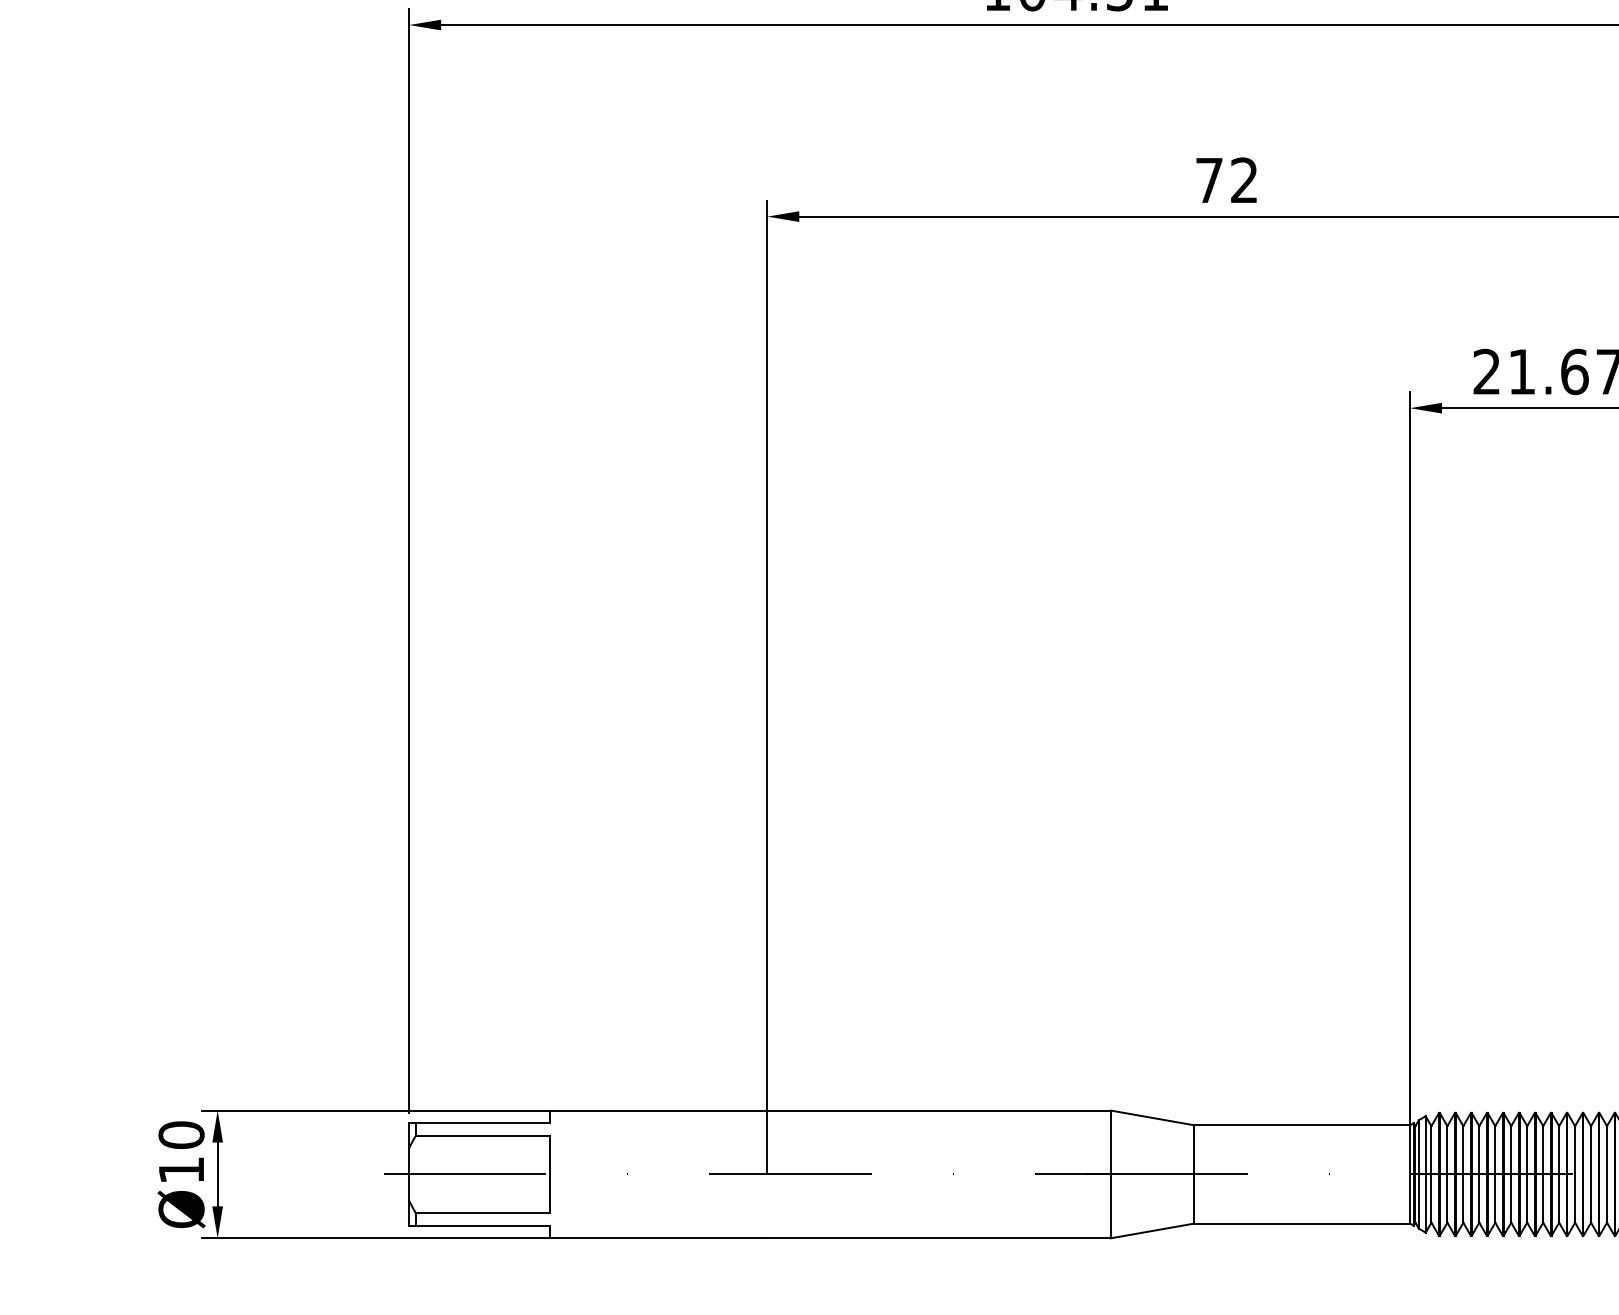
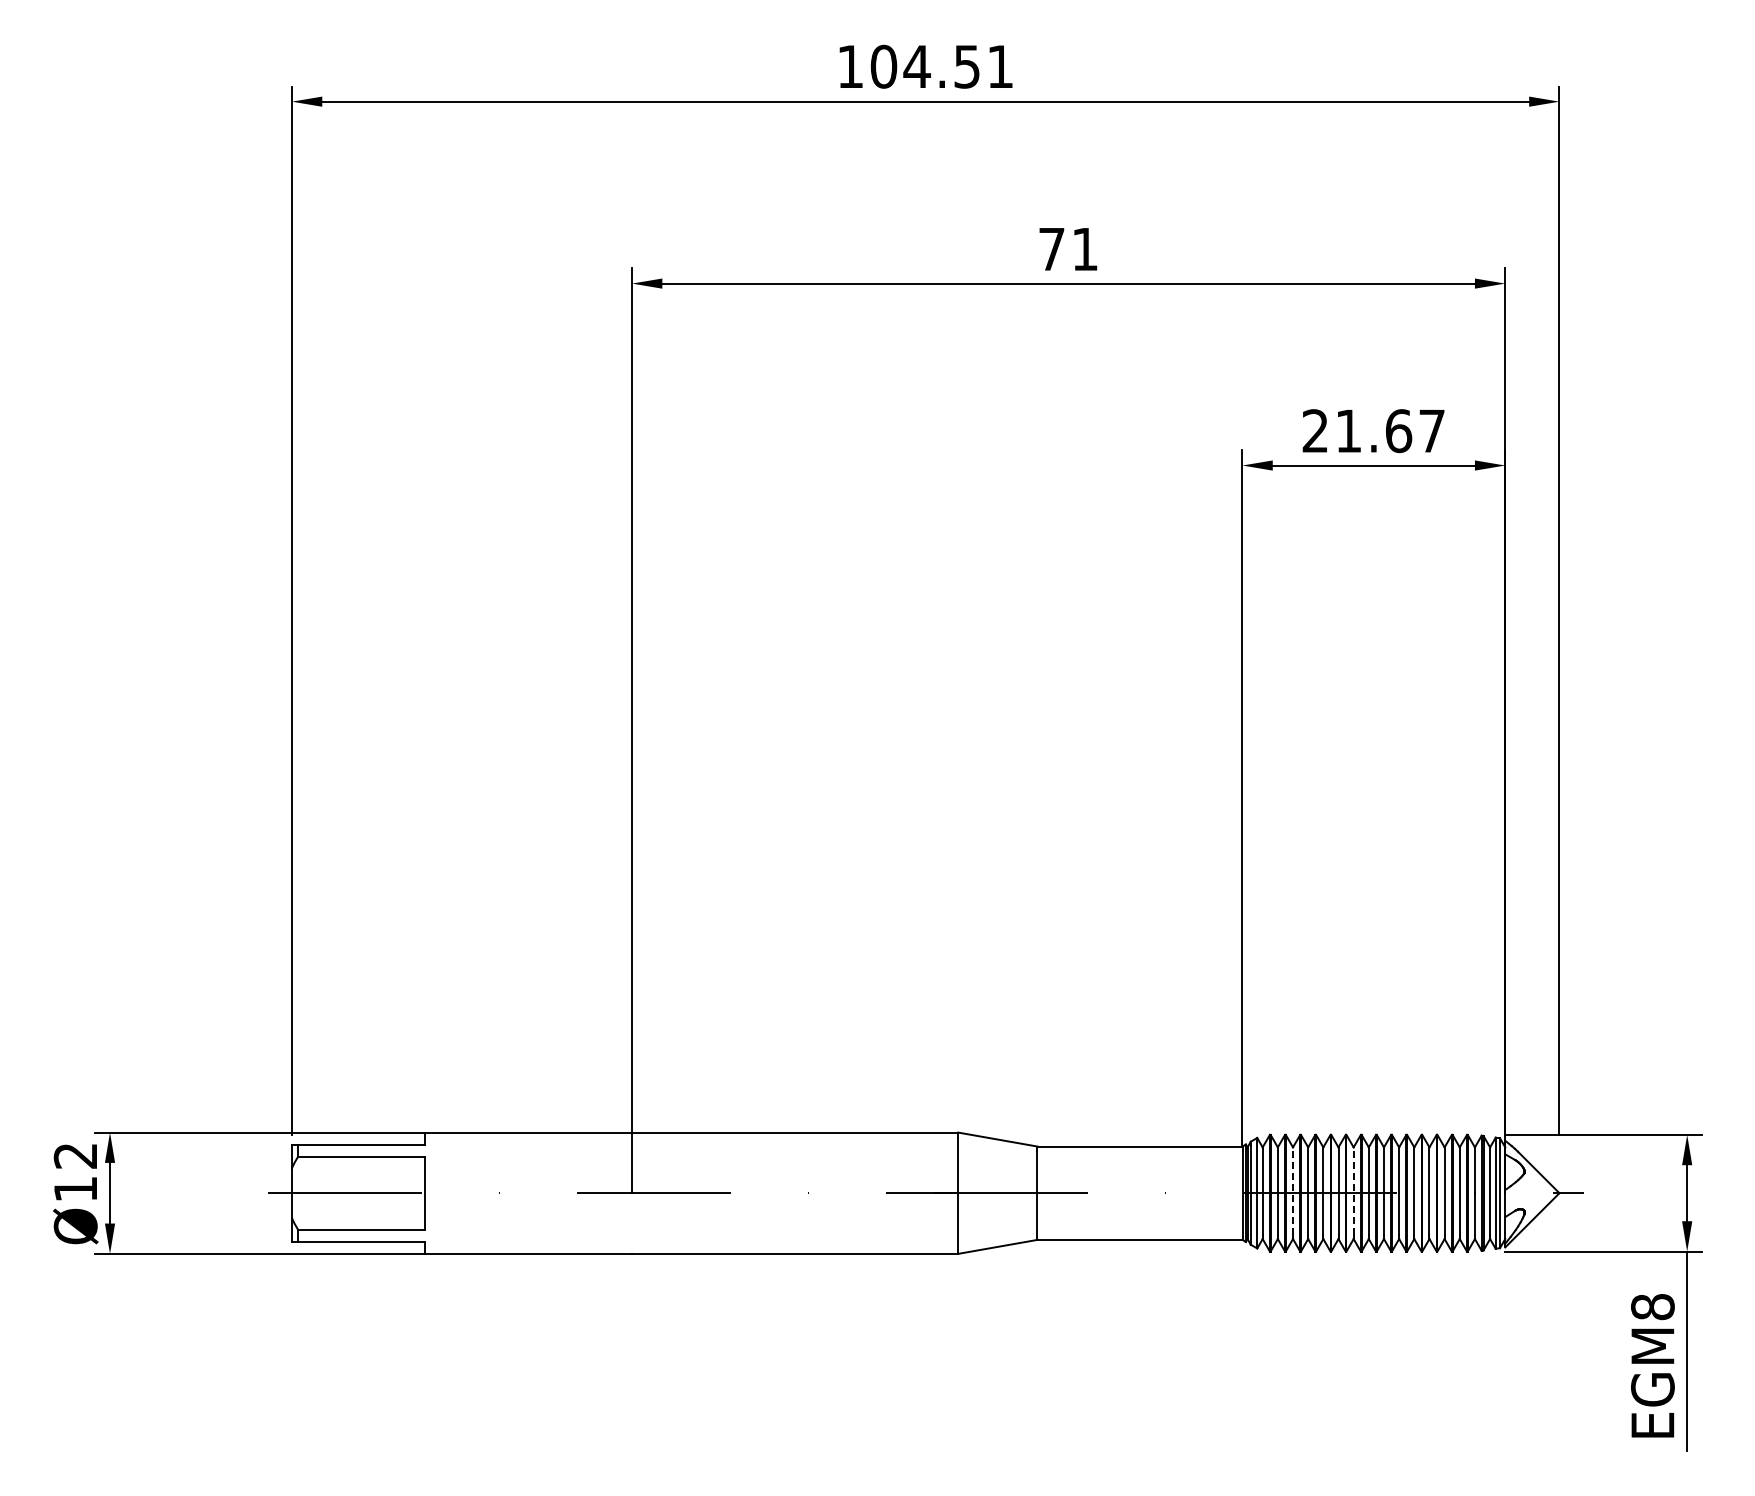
text: (1243, 179) -> (1084, 248), 72 -> 71
text: (181, 1134) -> (75, 1155), Ø10 -> Ø12
line: (1463, 1172) -> (1293, 1191), solid -> dashed
line: (1527, 1172) -> (1353, 1191), solid -> dashed

